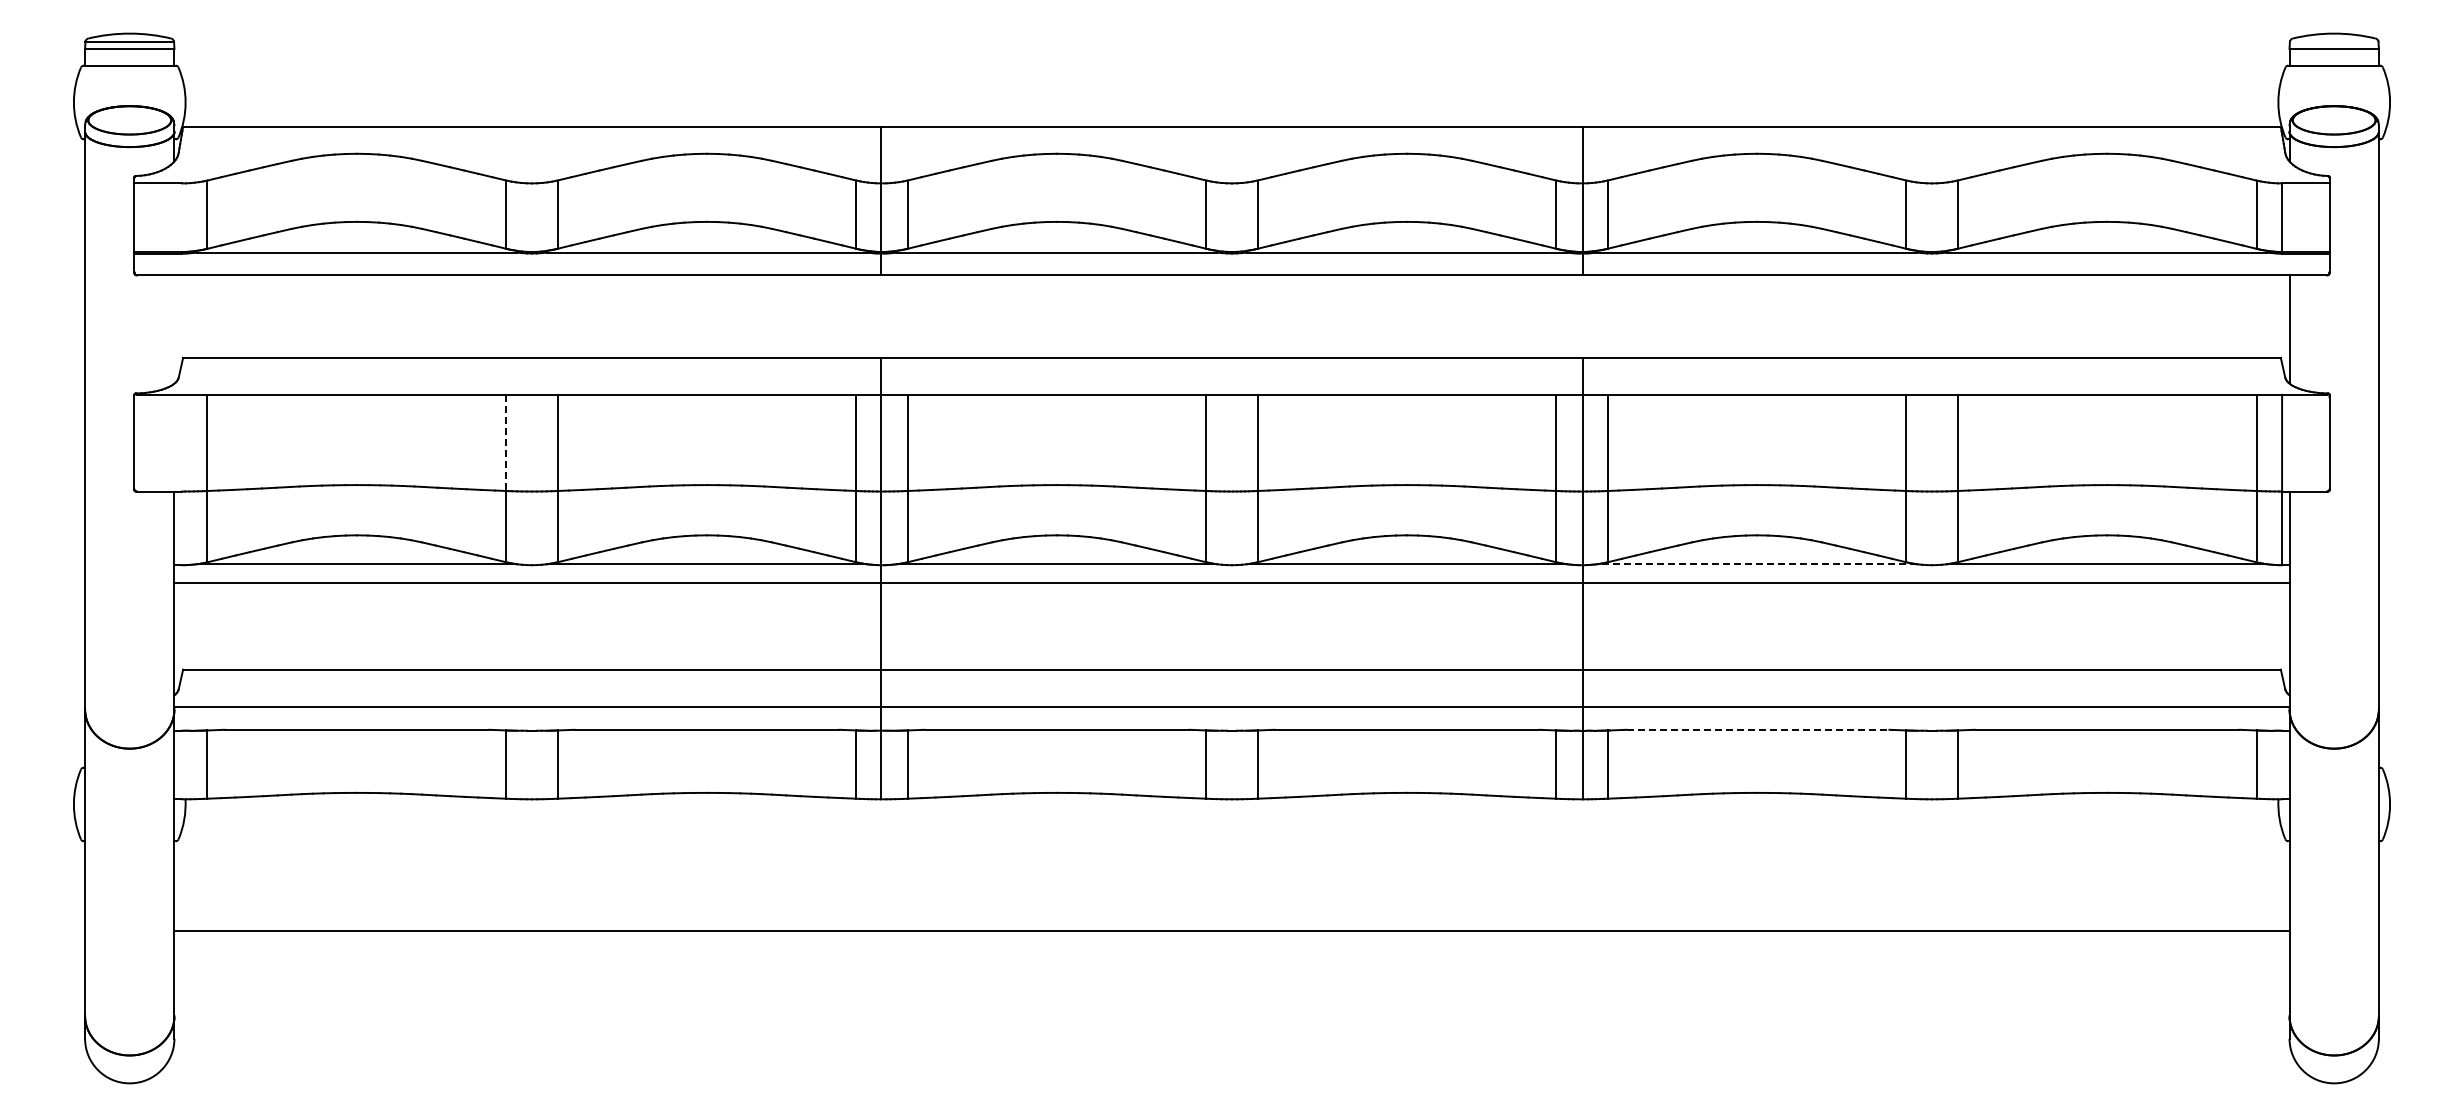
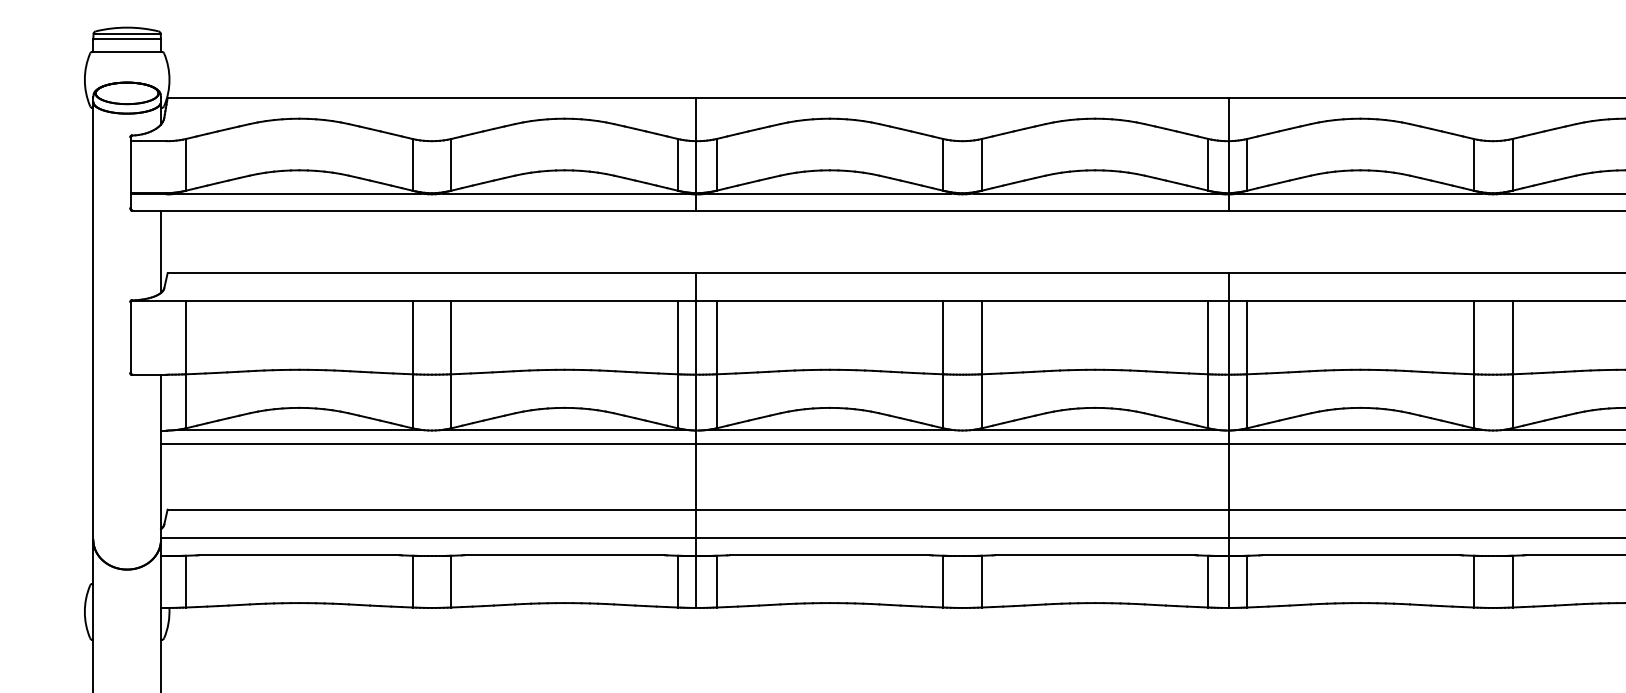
line: (174, 329) -> (161, 251), added
line: (506, 443) -> (412, 338), dashed -> solid
line: (1756, 564) -> (1360, 429), dashed -> solid
line: (1758, 729) -> (1361, 555), dashed -> solid

